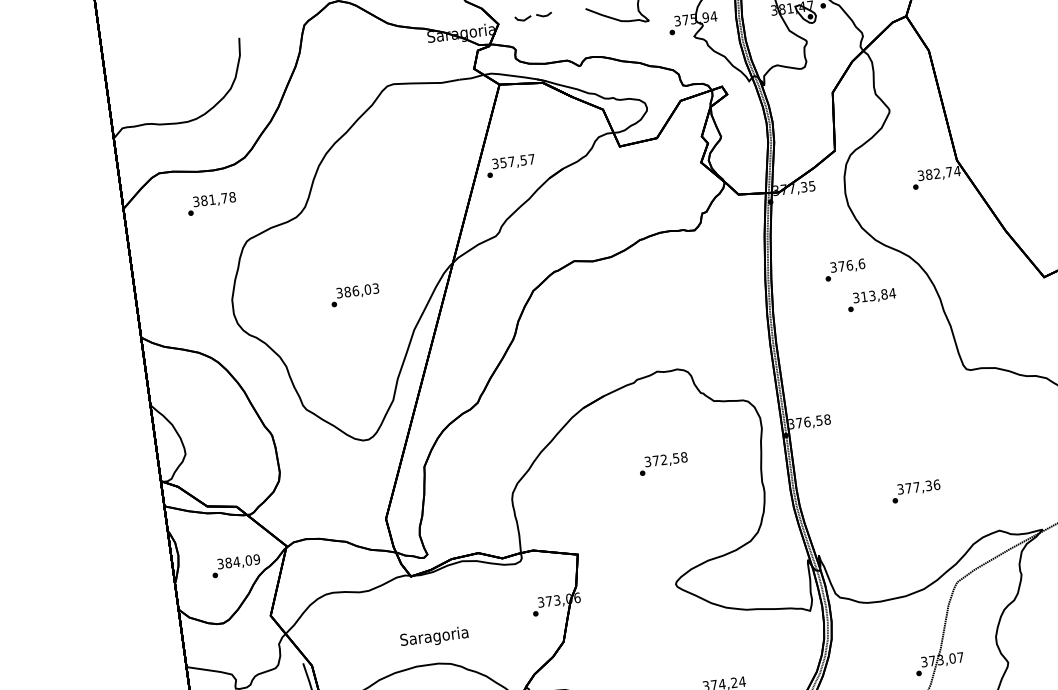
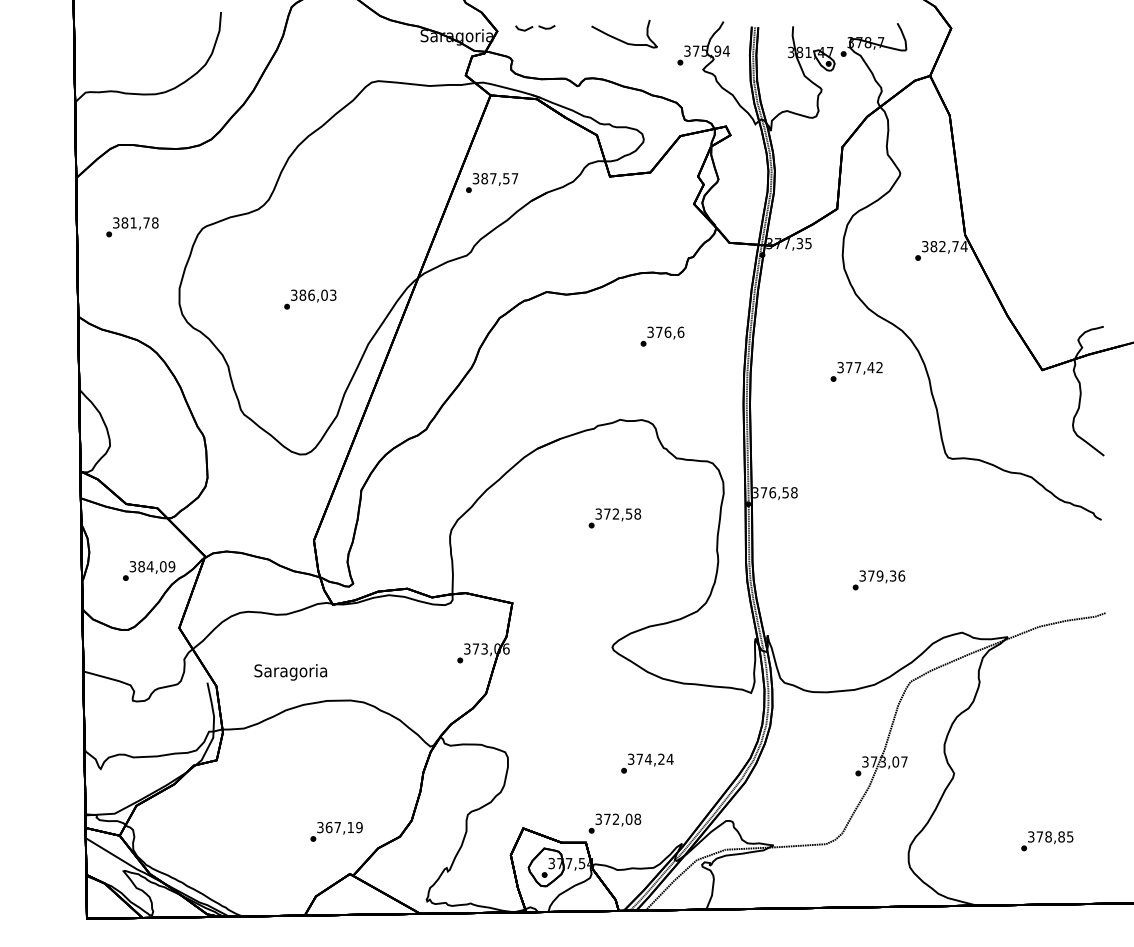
text: (503, 162) -> (484, 178), 357,57 -> 387,57
text: (211, 204) -> (132, 227), moved
text: (845, 269) -> (662, 336), moved
text: (878, 295) -> (864, 367), 313,84 -> 377,42
text: (916, 486) -> (879, 575), 377,36 -> 379,36
text: (434, 637) -> (290, 672), moved

